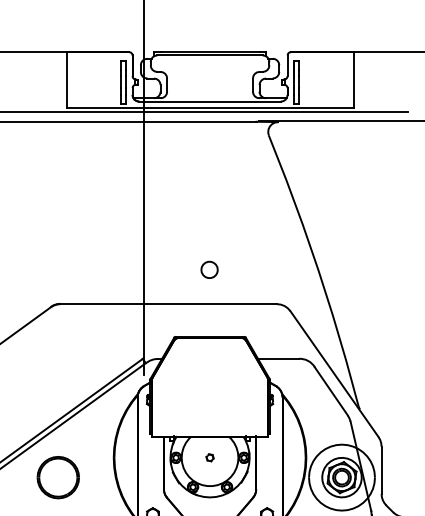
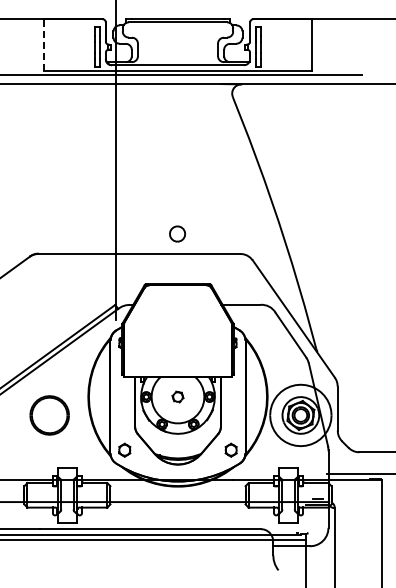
line: (66, 79) -> (44, 44), solid -> dashed
part: (209, 269) -> (177, 233), moved
part: (209, 457) -> (177, 396), size x1.6
part: (58, 477) -> (49, 415), moved

